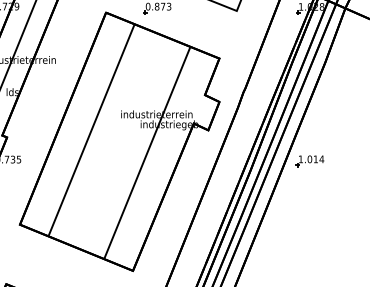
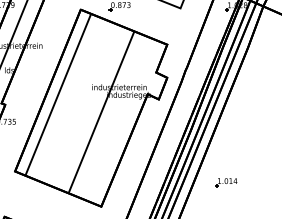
line: (91, 130) -> (58, 95), moved
line: (147, 152) -> (101, 111), moved
part: (309, 161) -> (226, 182), moved

